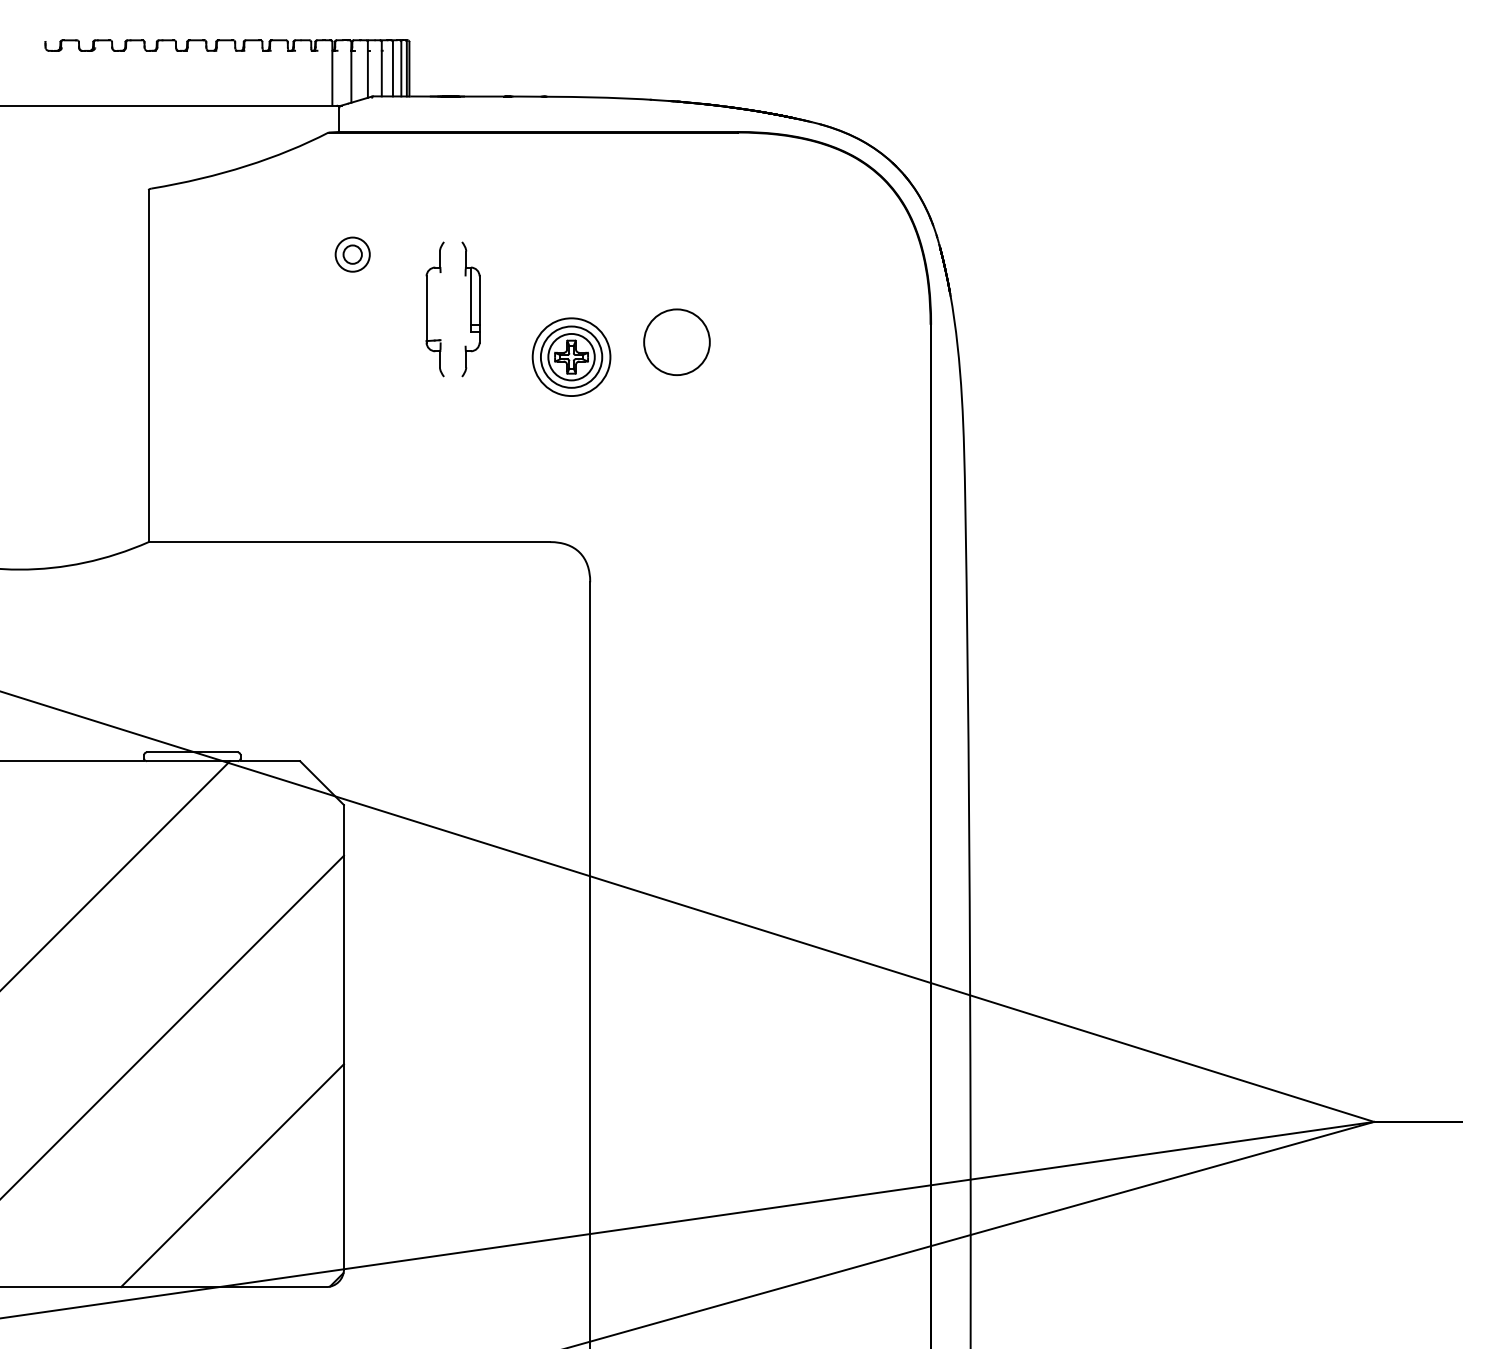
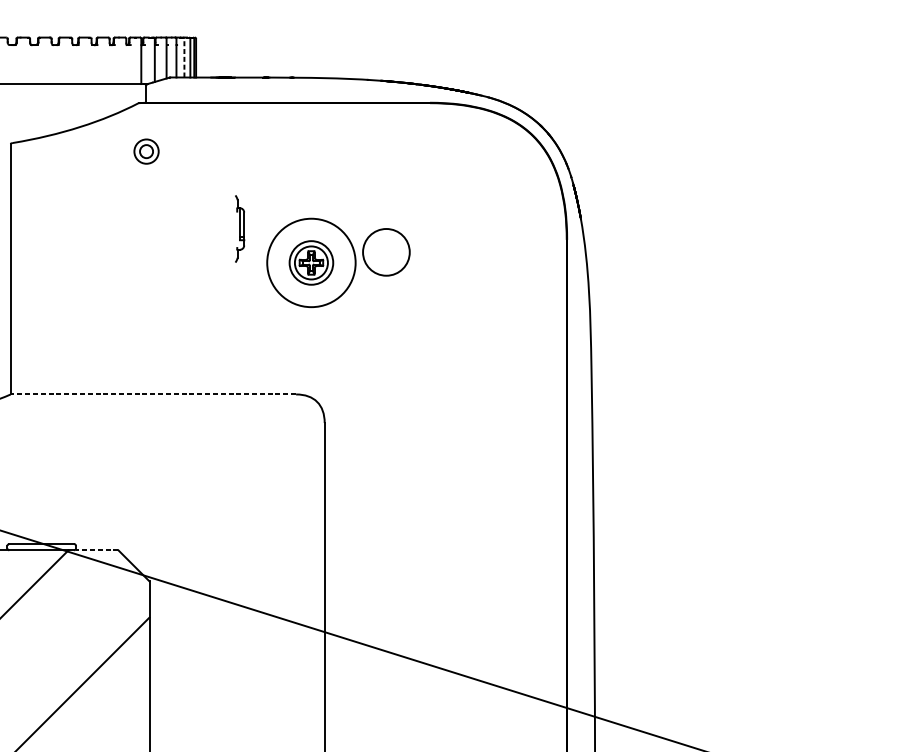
line: (392, 68) -> (184, 57), solid -> dashed
part: (352, 254) -> (146, 151), moved
part: (427, 309) -> (208, 229), removed
part: (470, 309) -> (239, 229), size x0.7
circle: (571, 357) -> (311, 263), size x1.6
line: (349, 542) -> (153, 394), solid -> dashed
line: (270, 761) -> (97, 550), solid -> dashed

